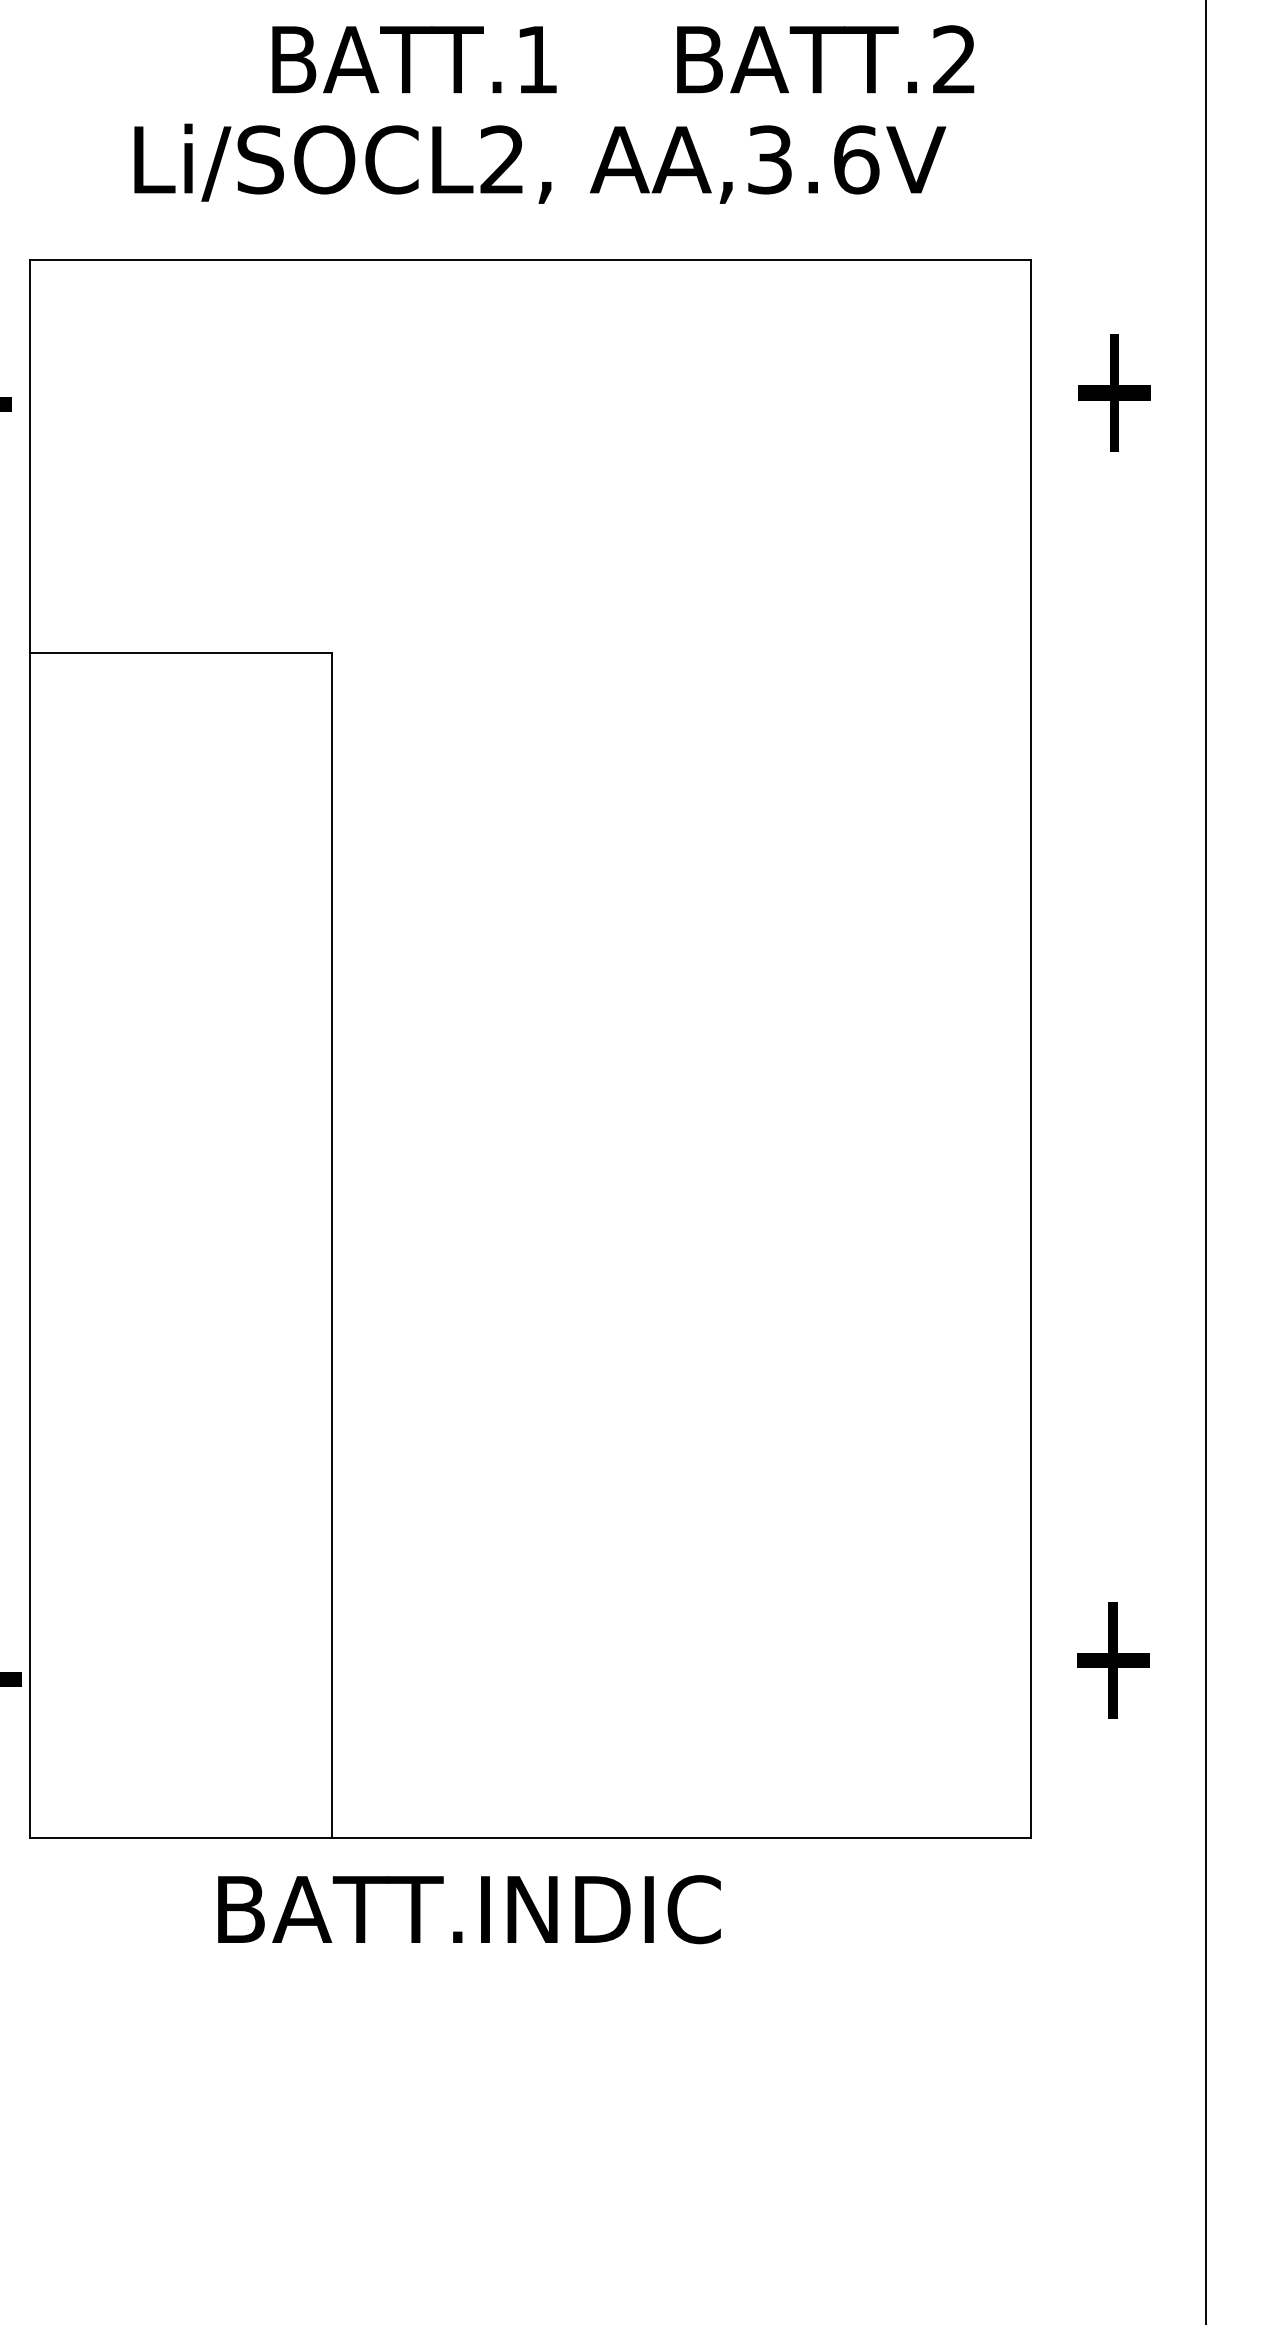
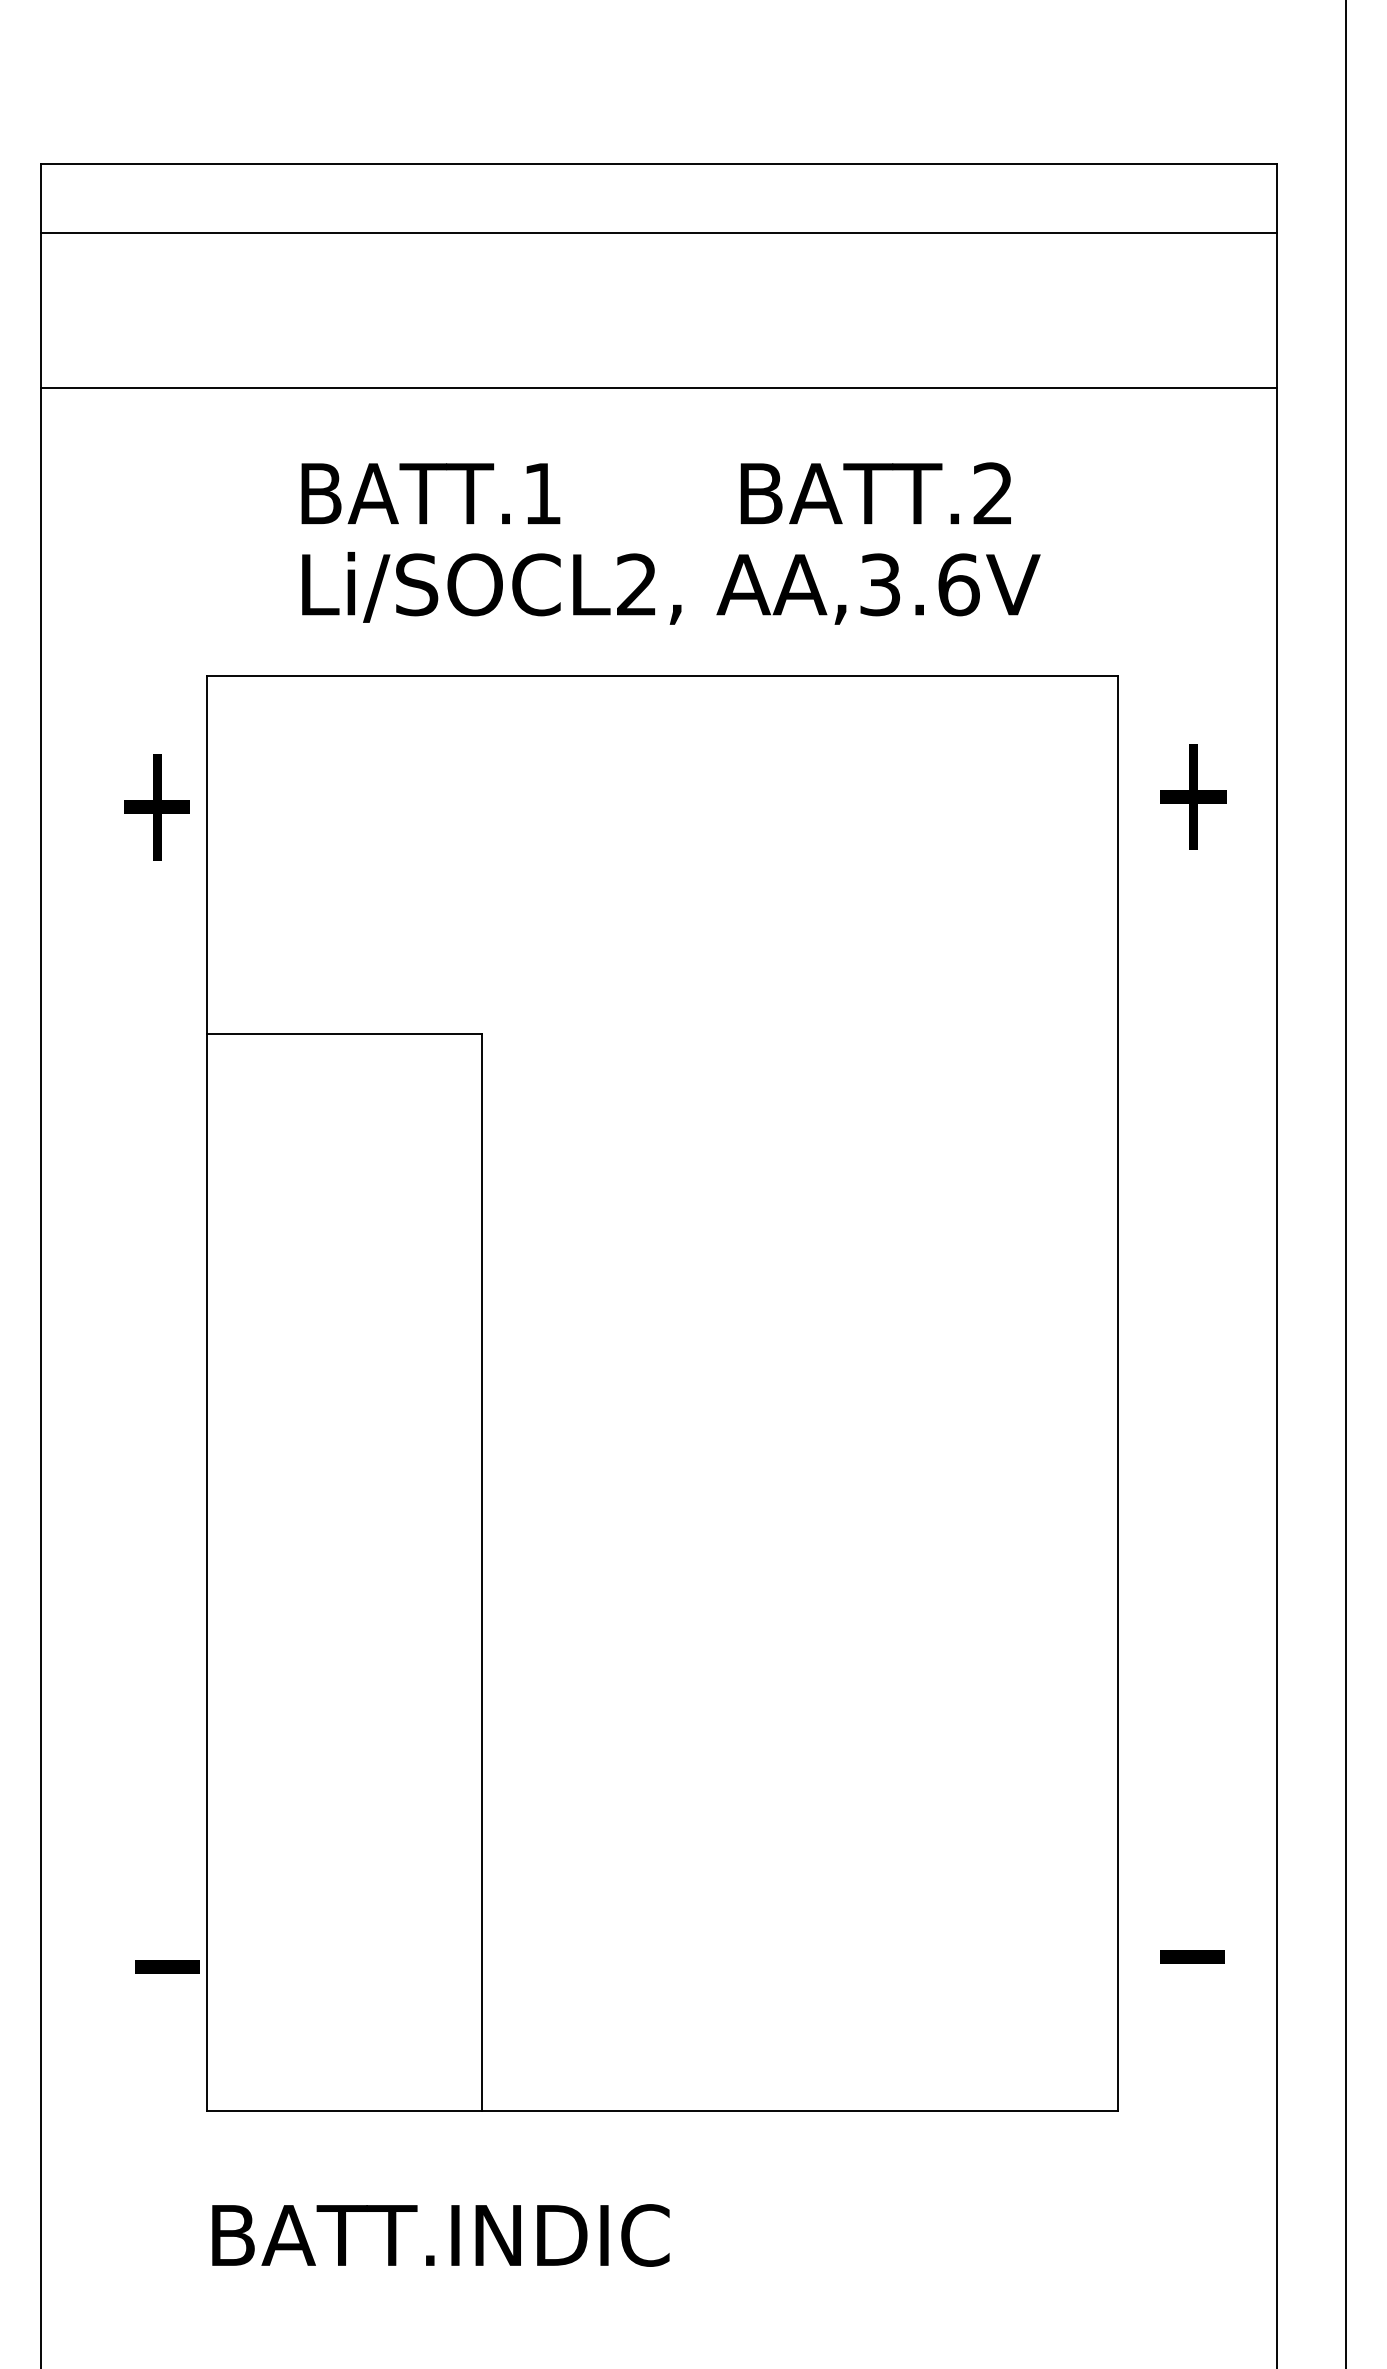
text: (825, 58) -> (875, 492), moved
text: (414, 59) -> (430, 493), moved
text: (1113, 1660) -> (1192, 1949), + -> -
text: (468, 1909) -> (440, 2235), moved

